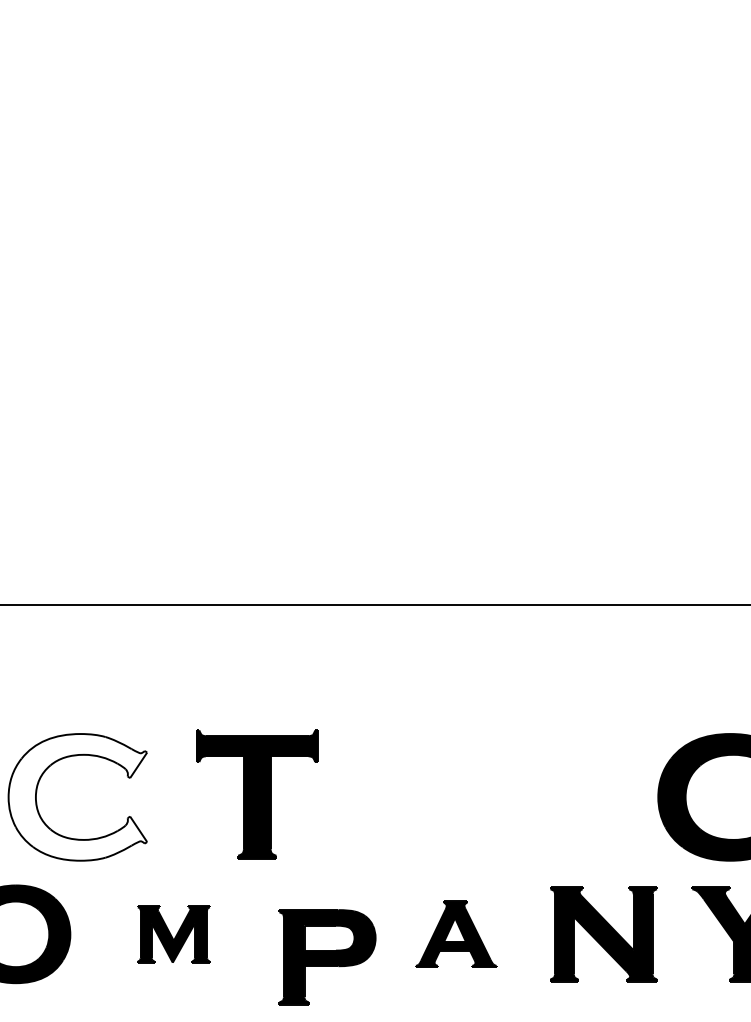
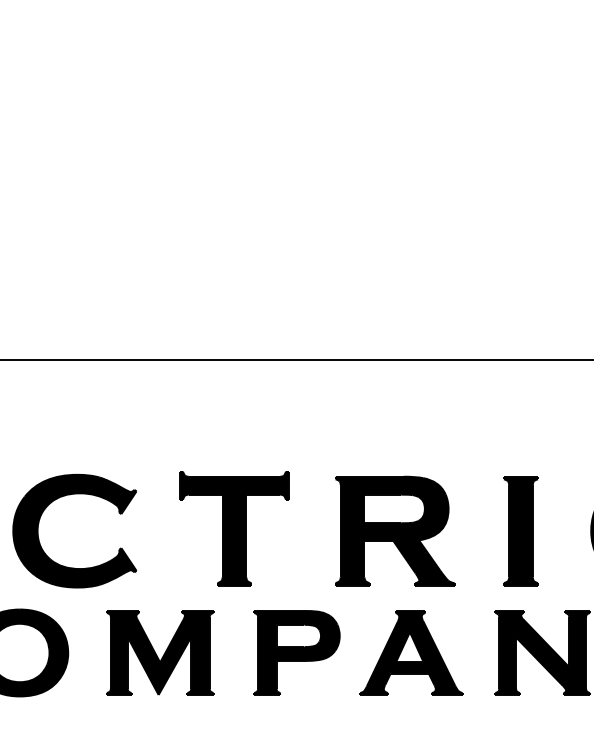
fill: (77, 797) -> (74, 531), added
part: (437, 797) -> (394, 531), added
part: (578, 797) -> (520, 531), added
part: (173, 934) -> (159, 653), size x1.67
part: (456, 934) -> (411, 653), size x1.43
part: (327, 957) -> (296, 653), moved

